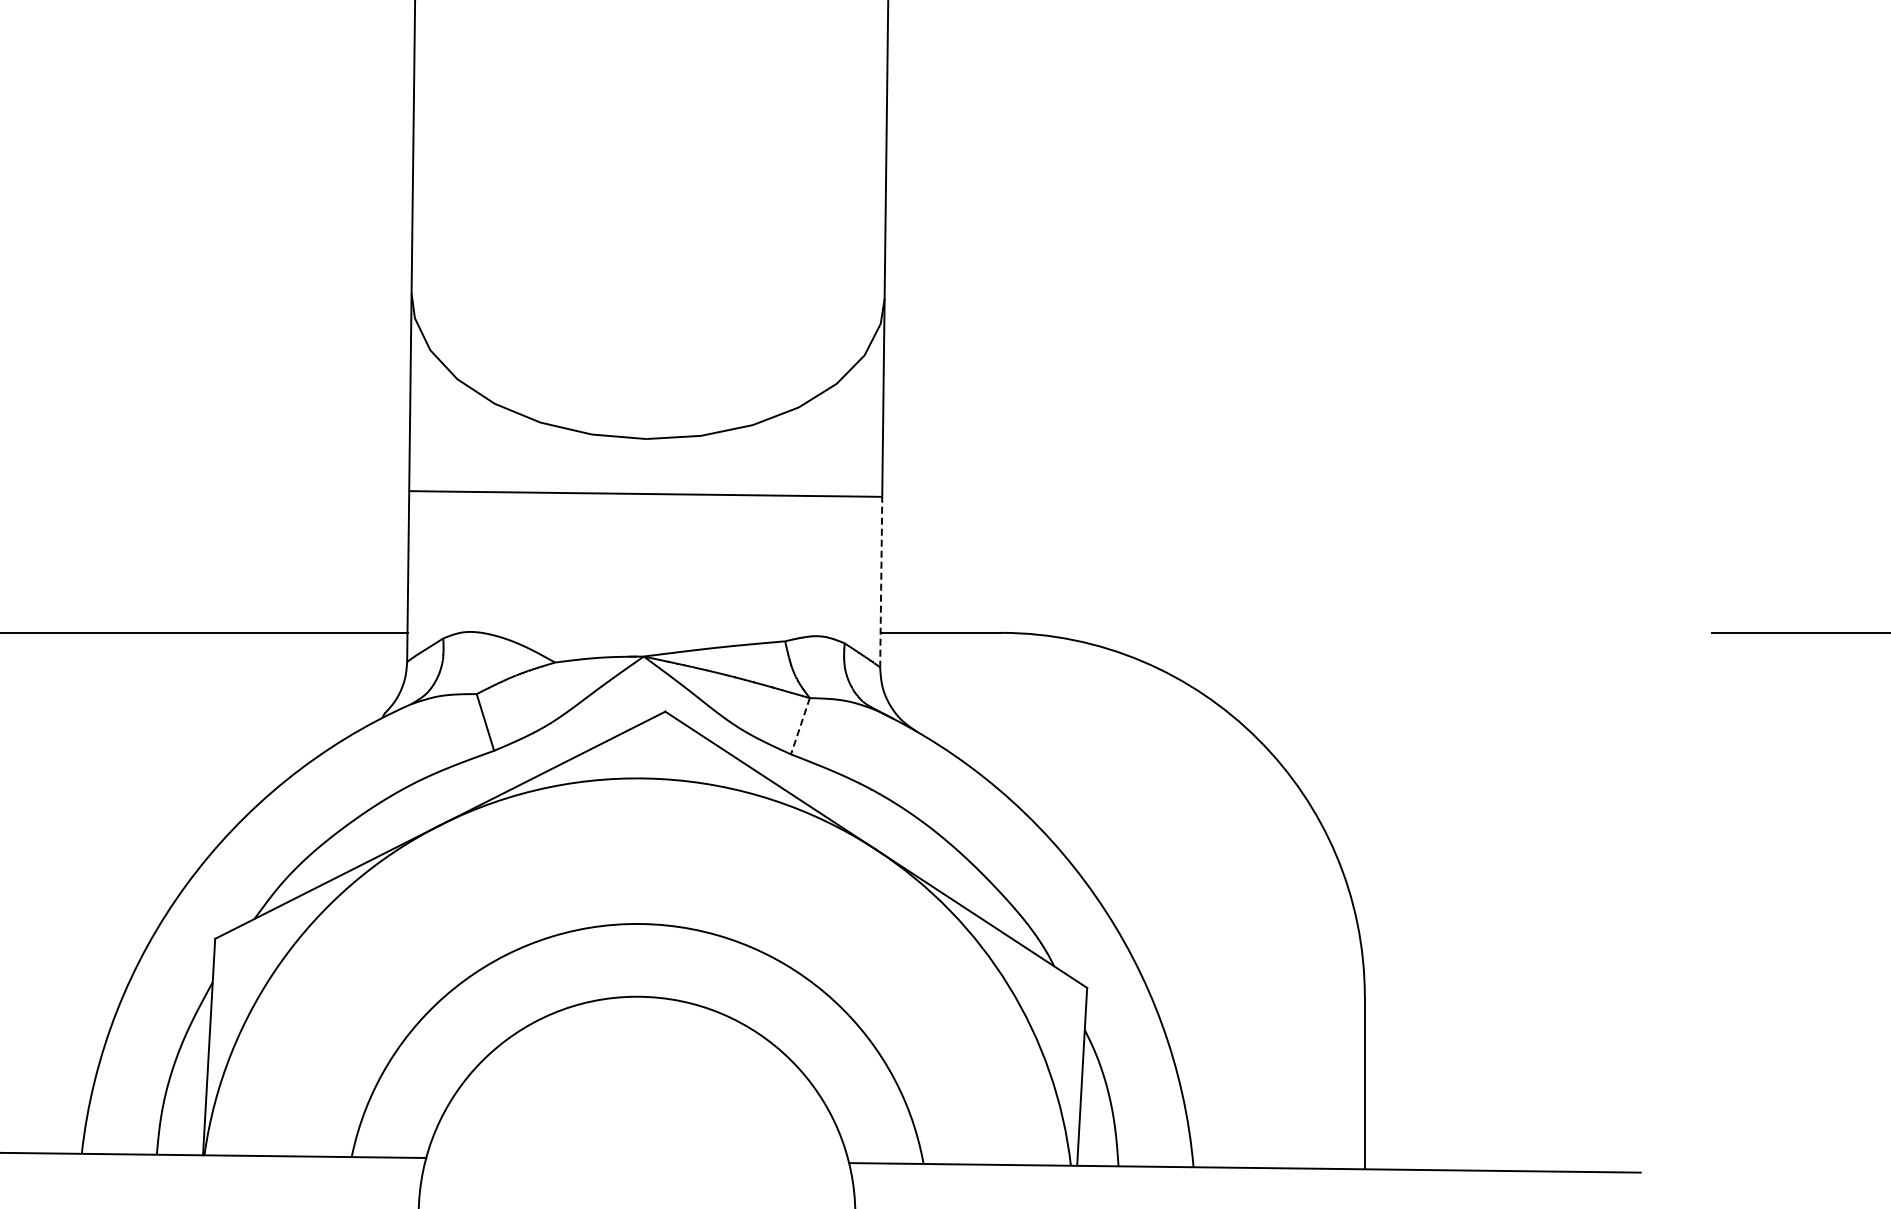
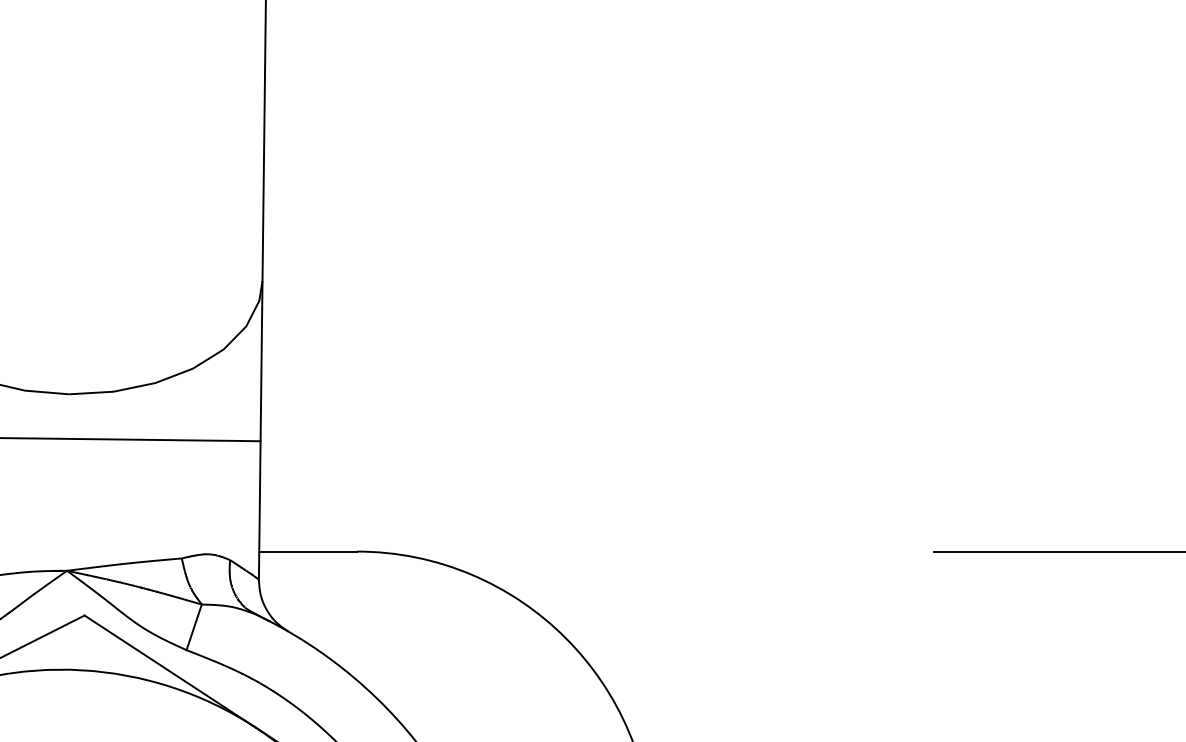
line: (881, 581) -> (259, 509), dashed -> solid
line: (800, 726) -> (194, 627), dashed -> solid

